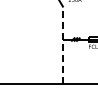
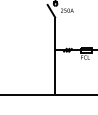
line: (63, 44) -> (55, 55), dashed -> solid

